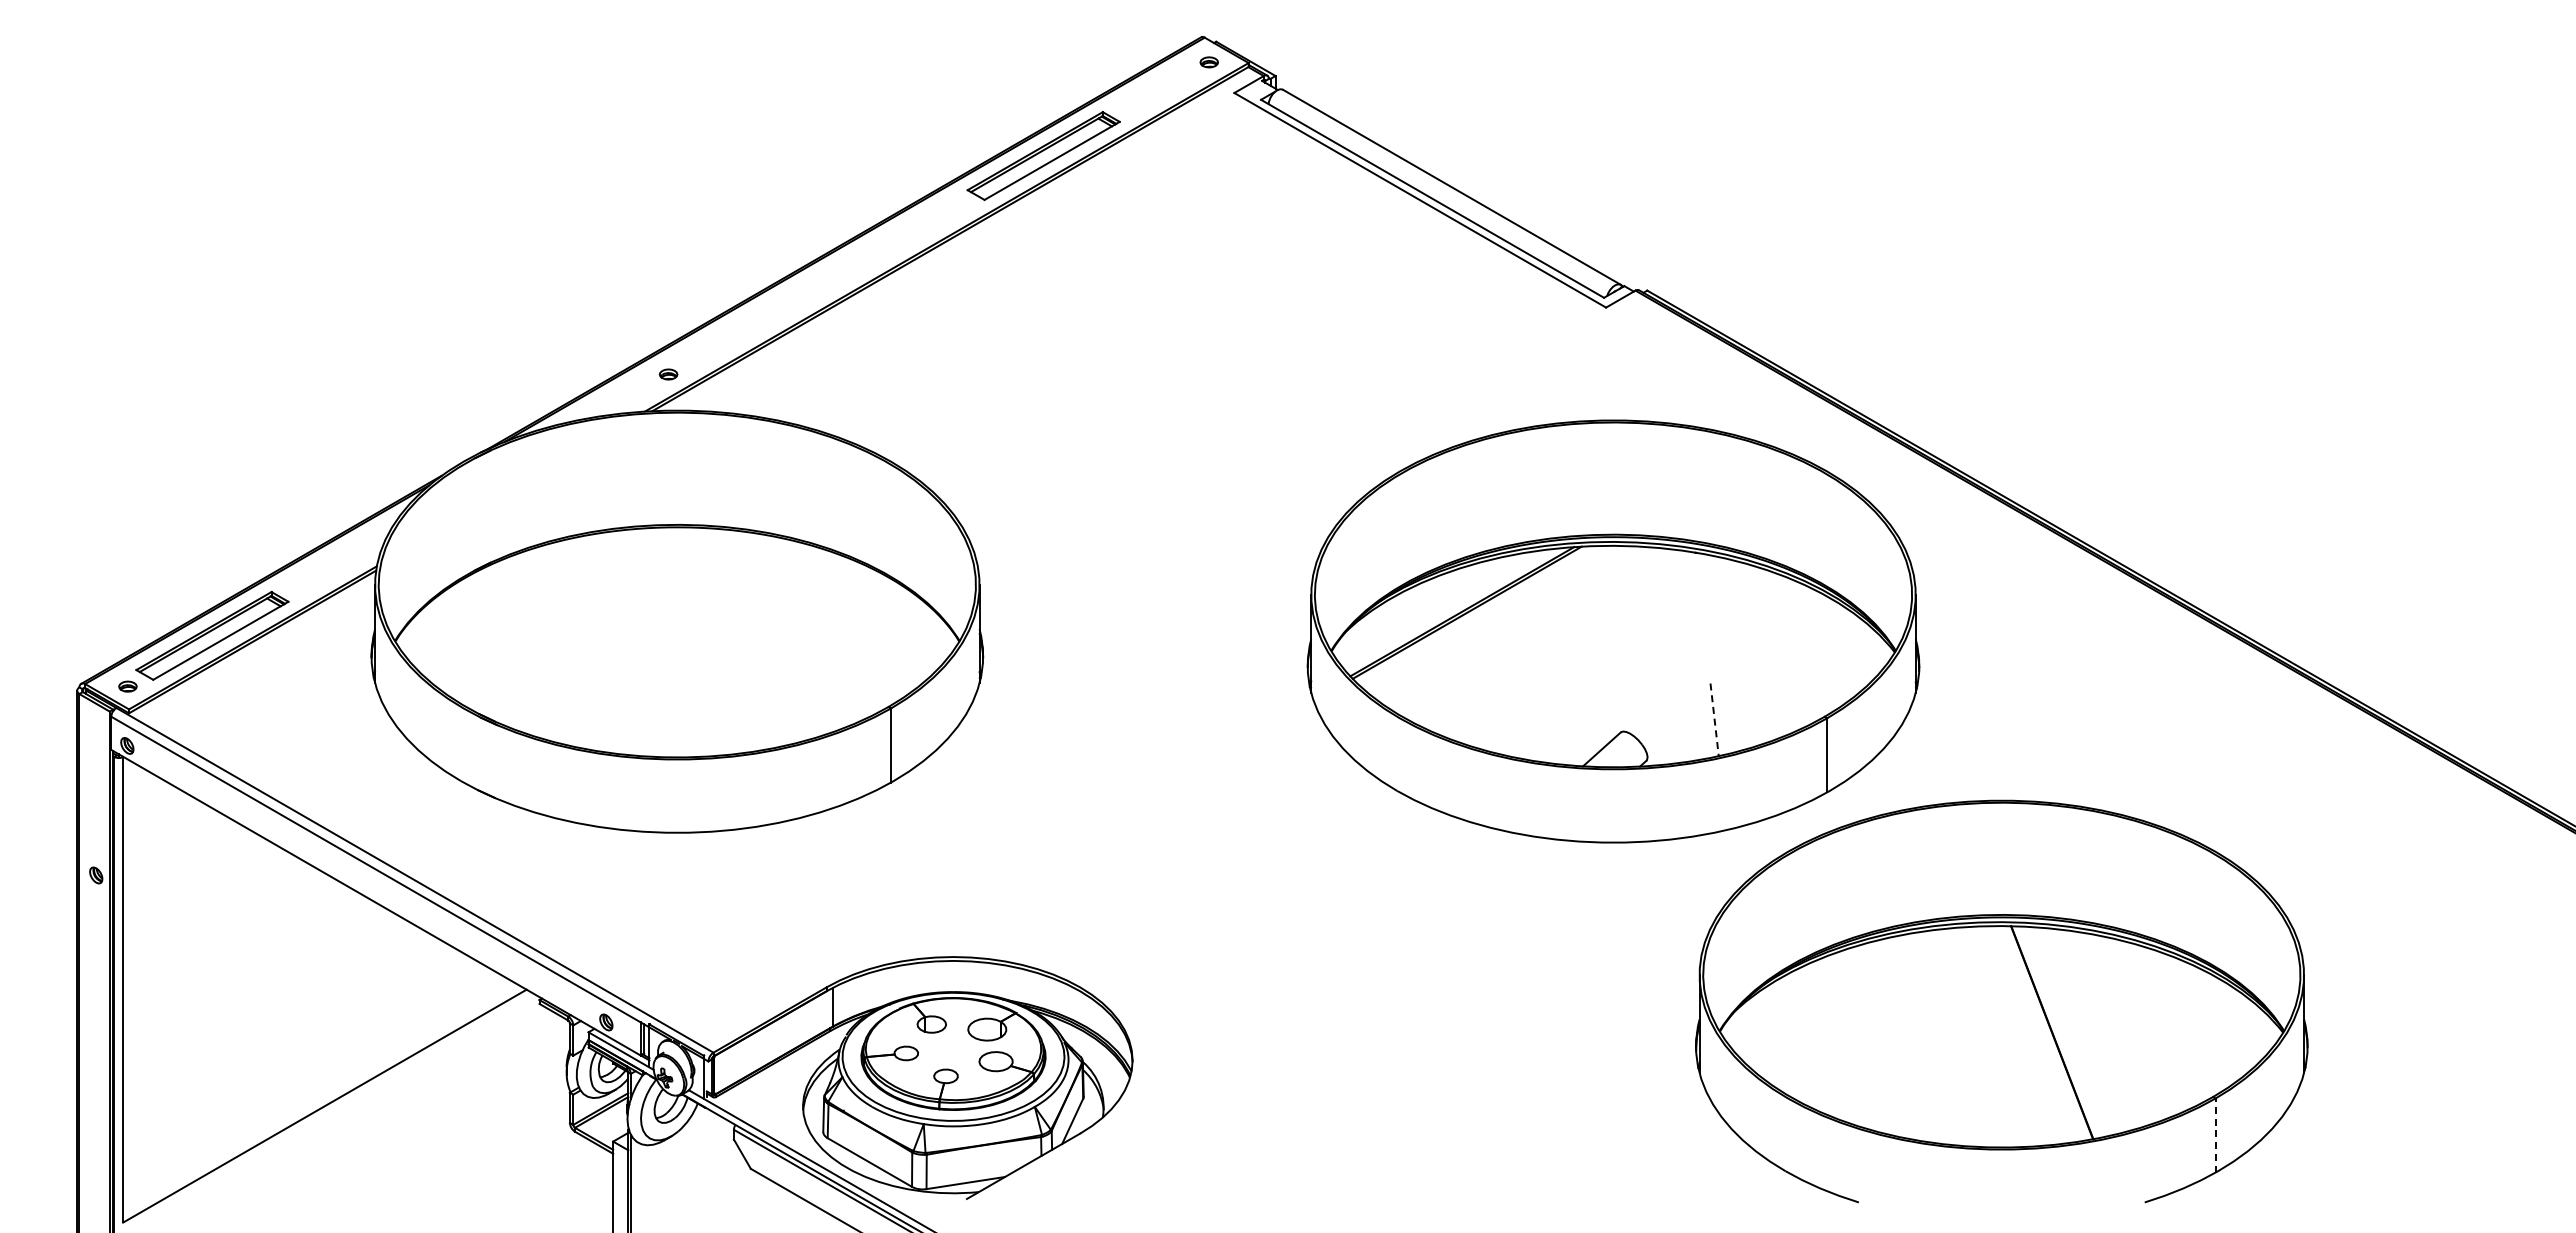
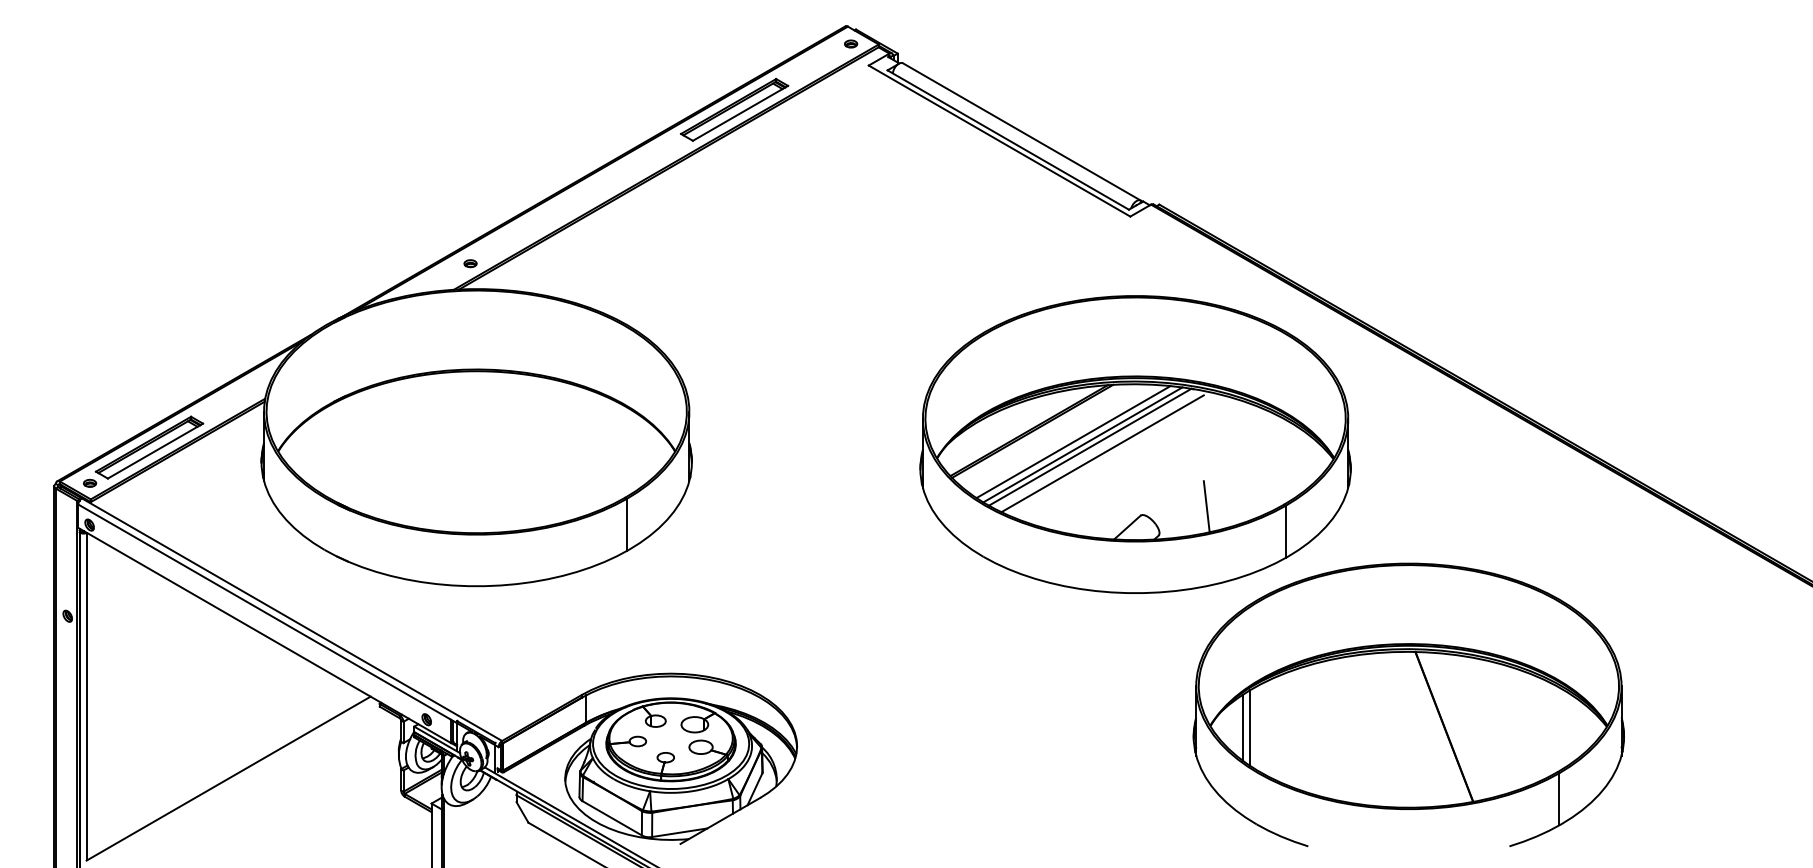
line: (1525, 627) -> (1073, 441), added
line: (1538, 631) -> (1082, 444), added
line: (1548, 635) -> (1089, 447), added
line: (1566, 644) -> (1102, 453), added
line: (1714, 719) -> (1206, 506), dashed -> solid
line: (1766, 1033) -> (1243, 727), added
line: (1776, 1034) -> (1250, 728), added
line: (2215, 1135) -> (1559, 799), dashed -> solid

